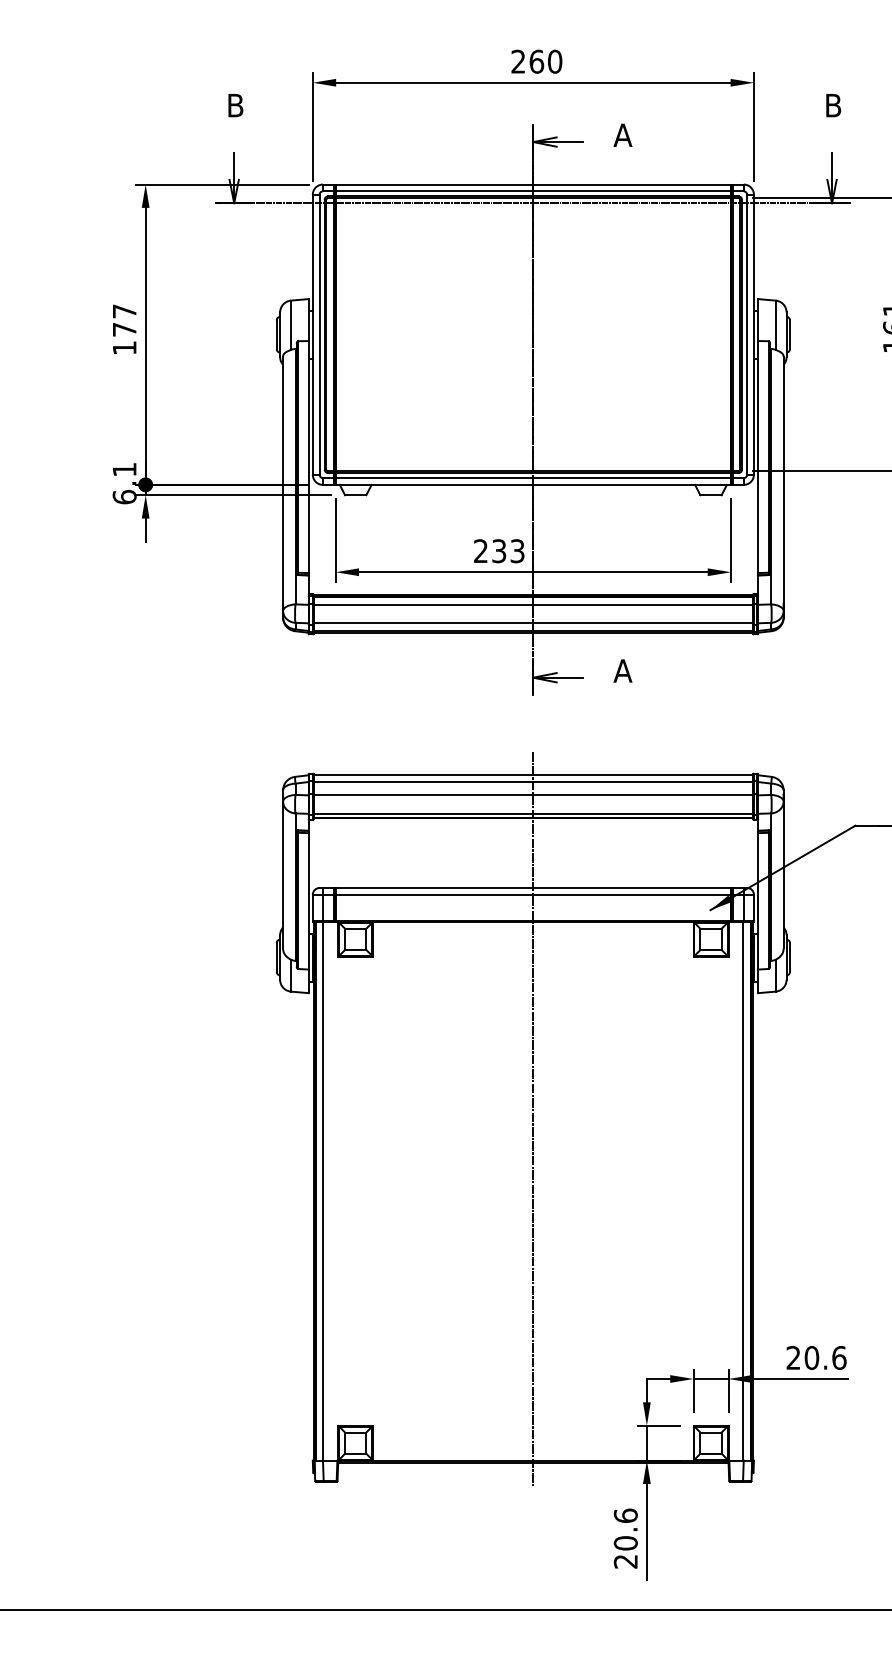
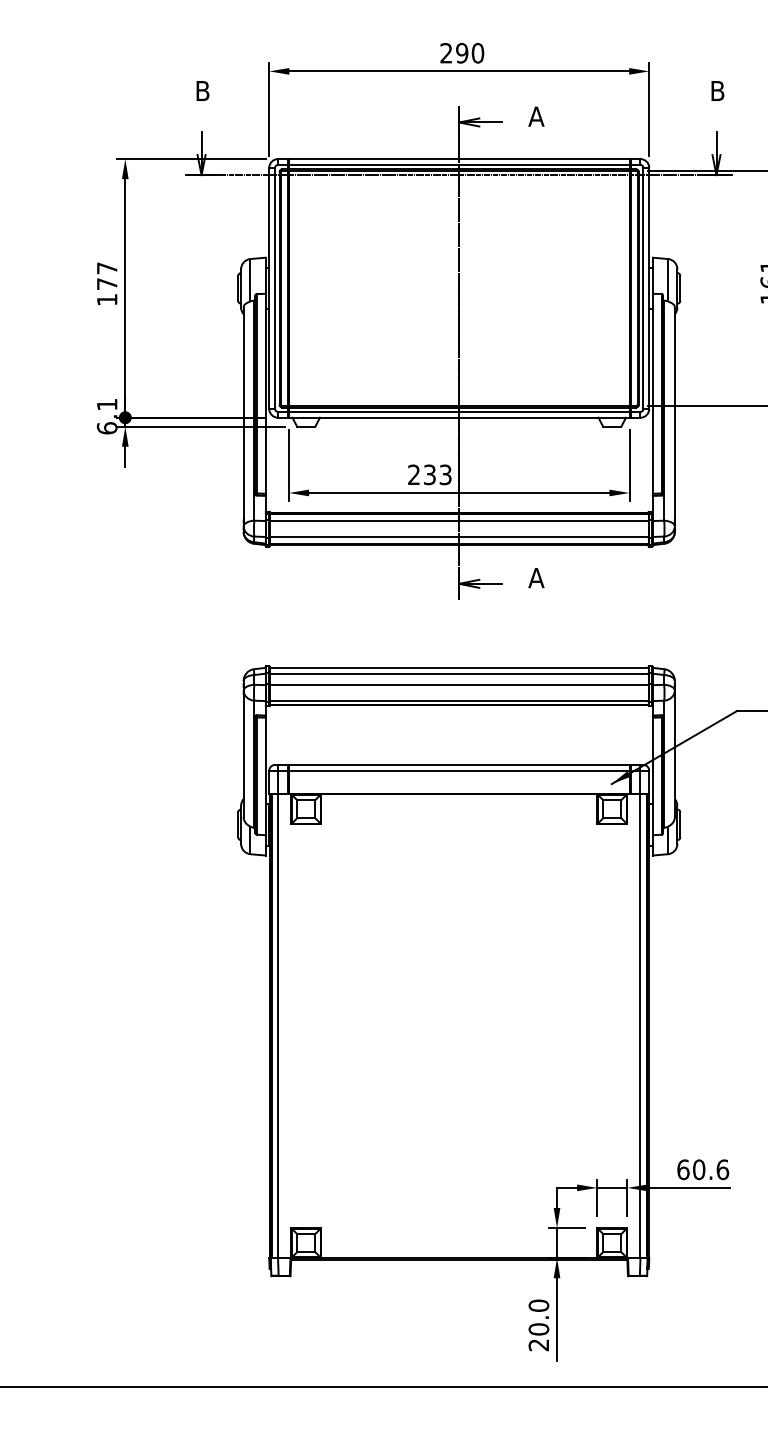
text: (537, 61) -> (462, 53), 260 -> 290
line: (533, 1118) -> (459, 963), removed
text: (793, 1357) -> (683, 1169), 20.6 -> 60.6
text: (625, 1515) -> (538, 1305), 20.6 -> 20.0

